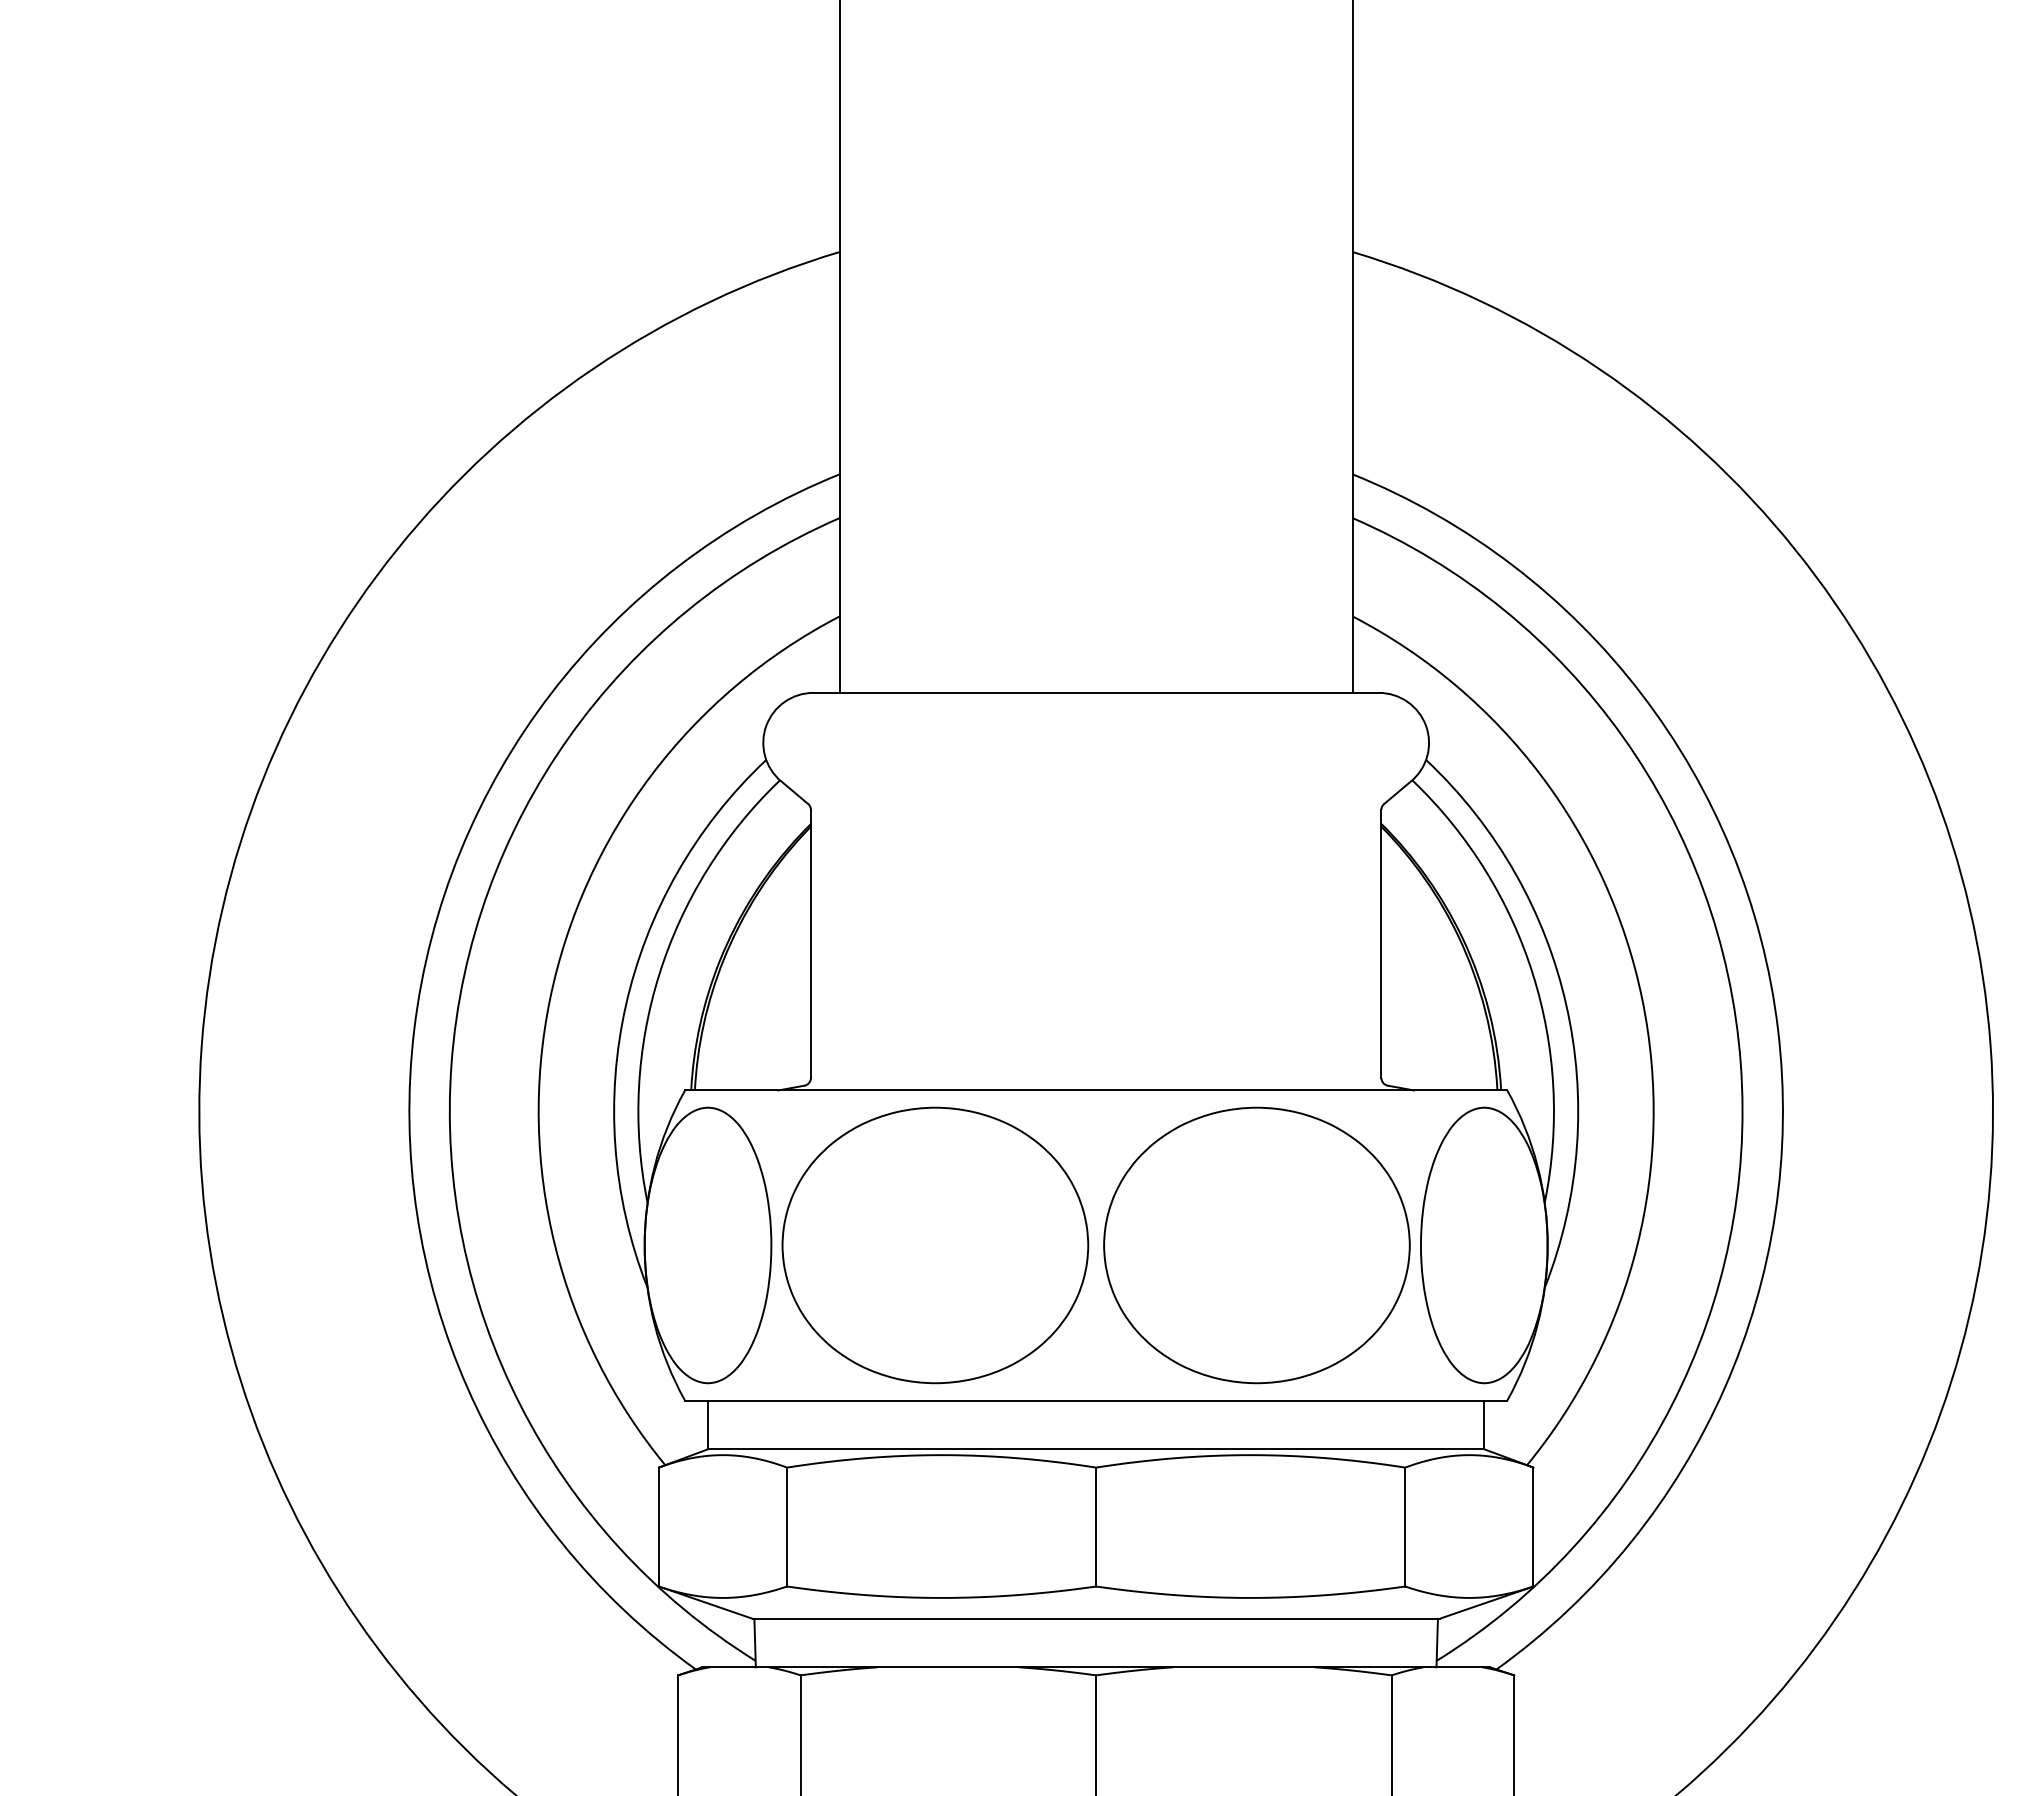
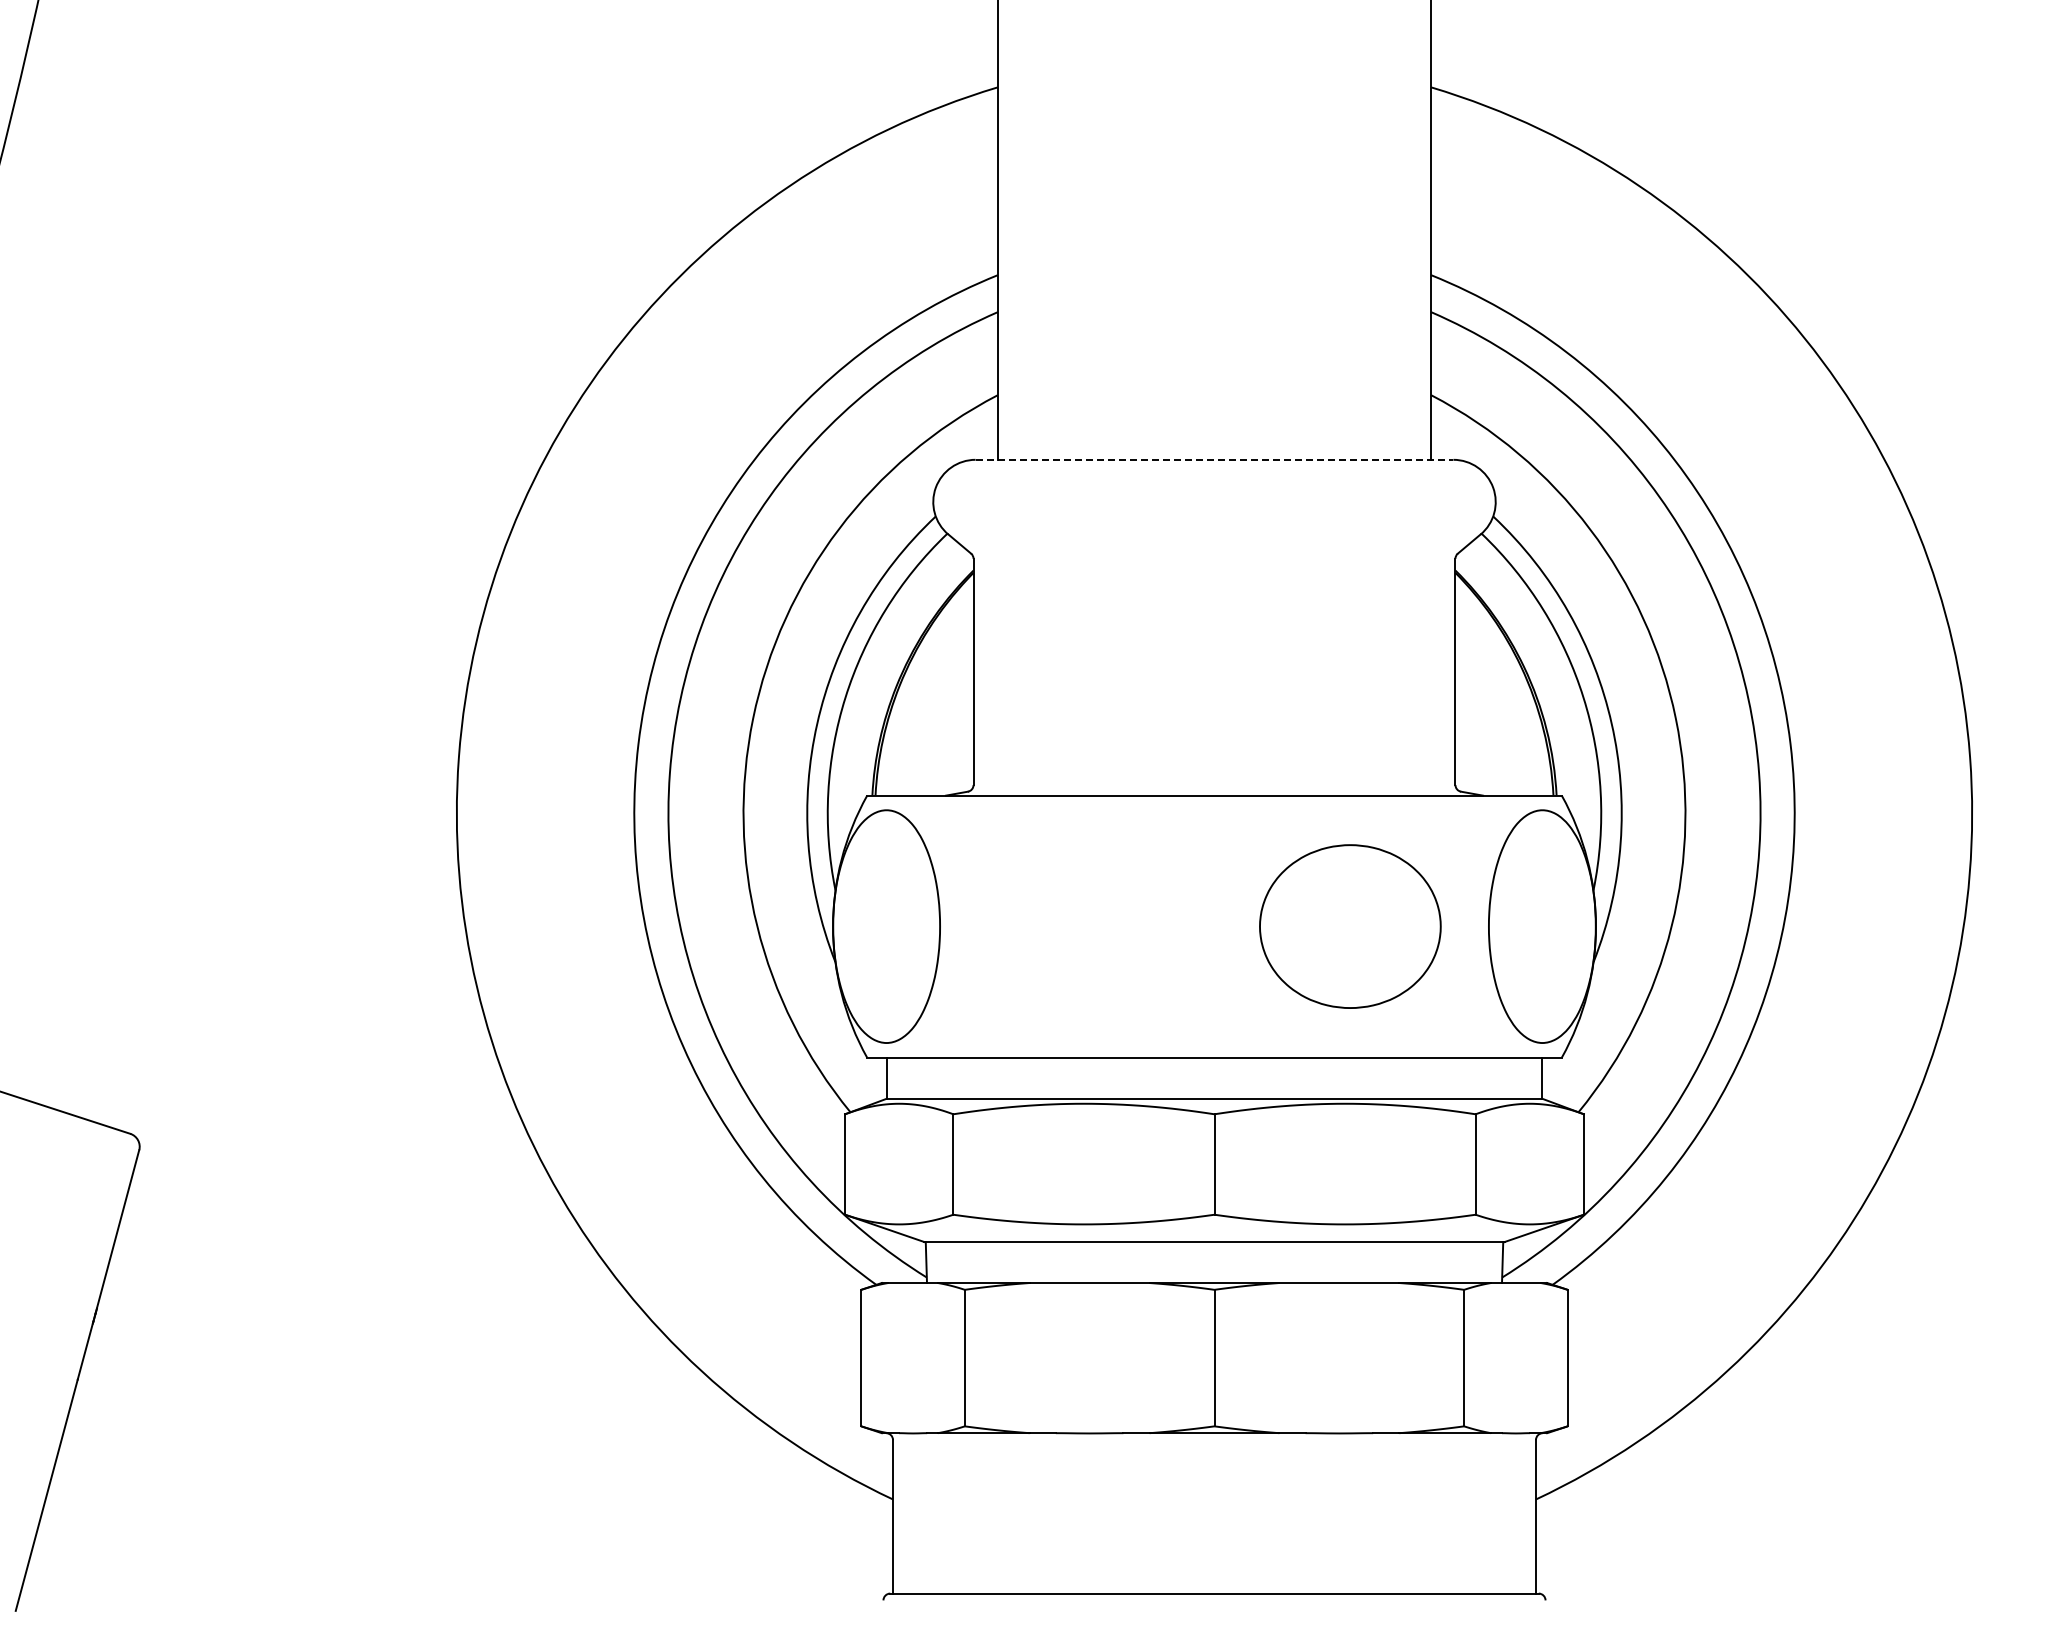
line: (1096, 692) -> (1214, 459), solid -> dashed
part: (935, 1245) -> (1078, 926), removed
part: (1257, 1245) -> (1350, 926), size x0.7

